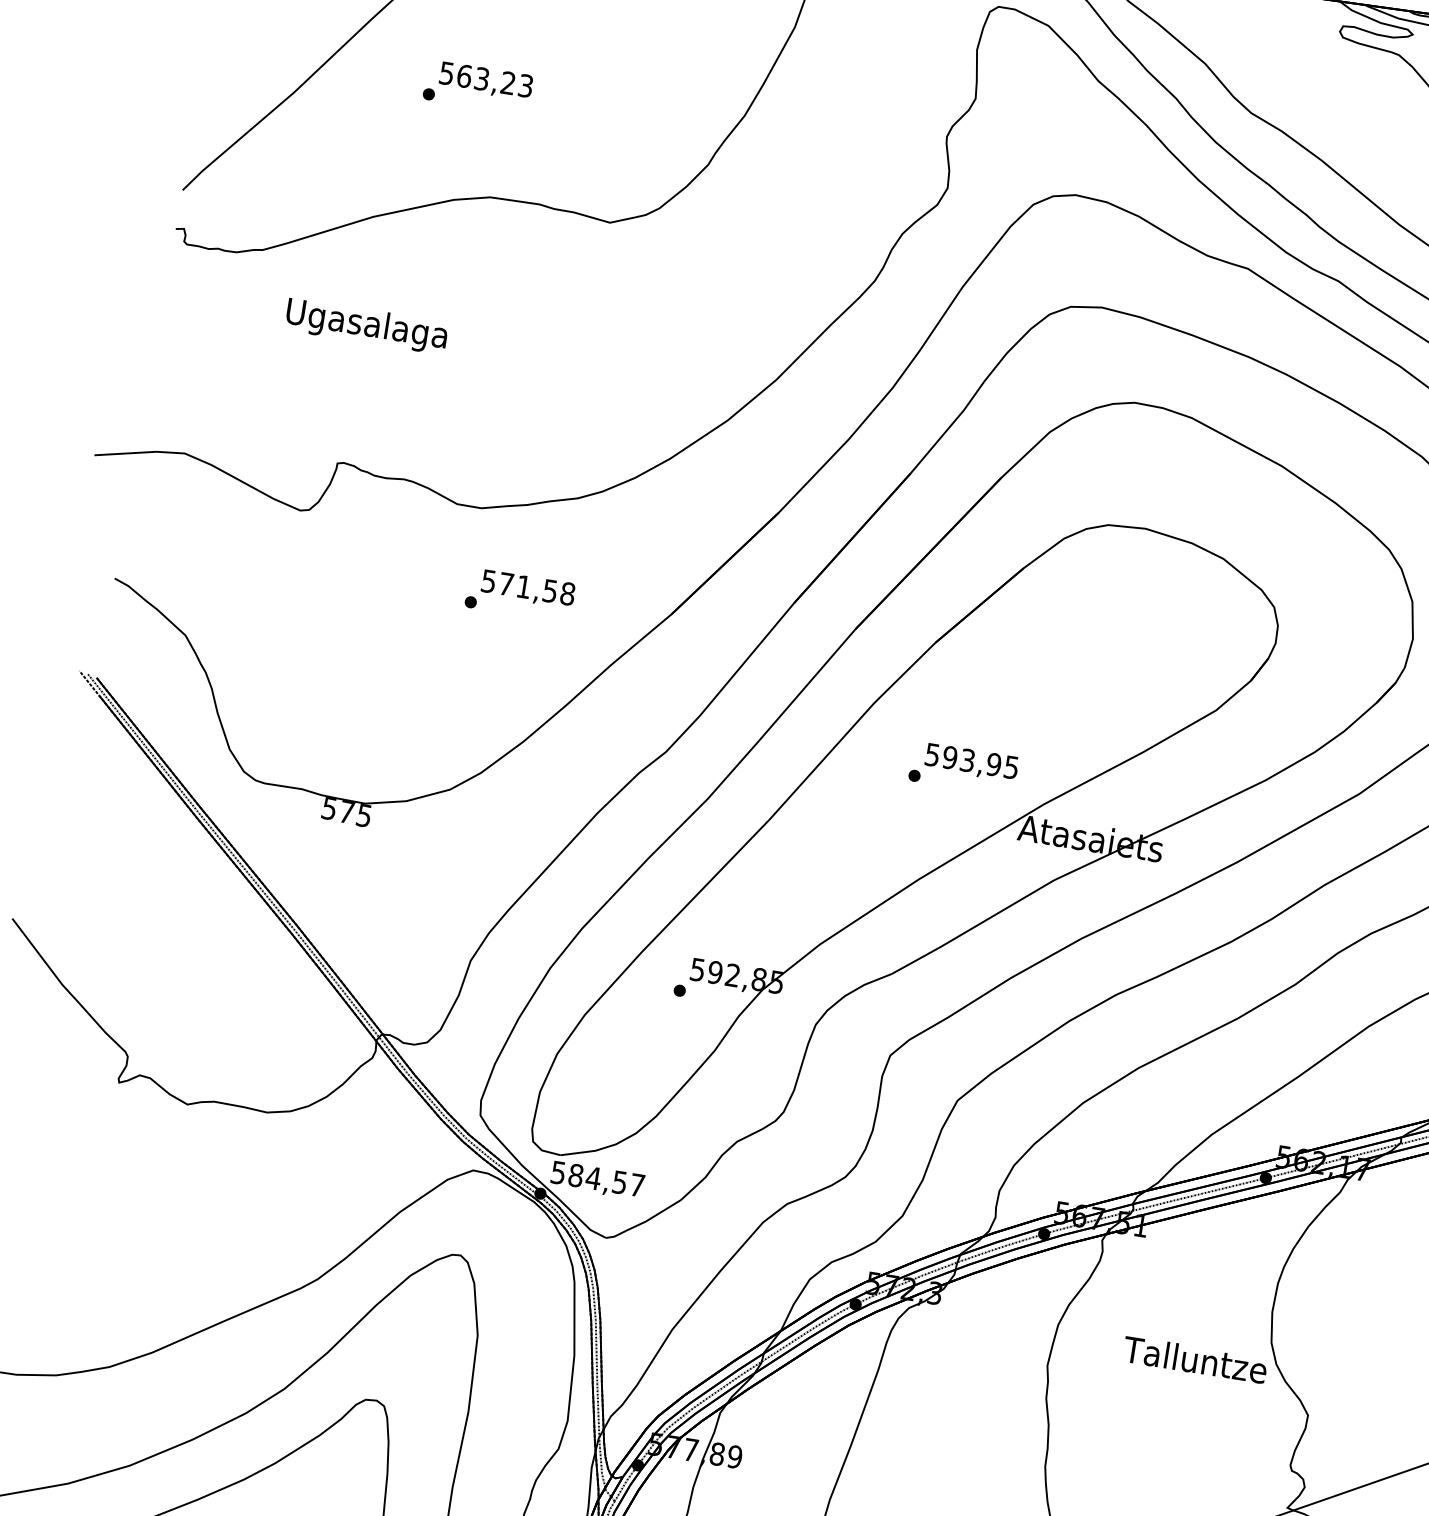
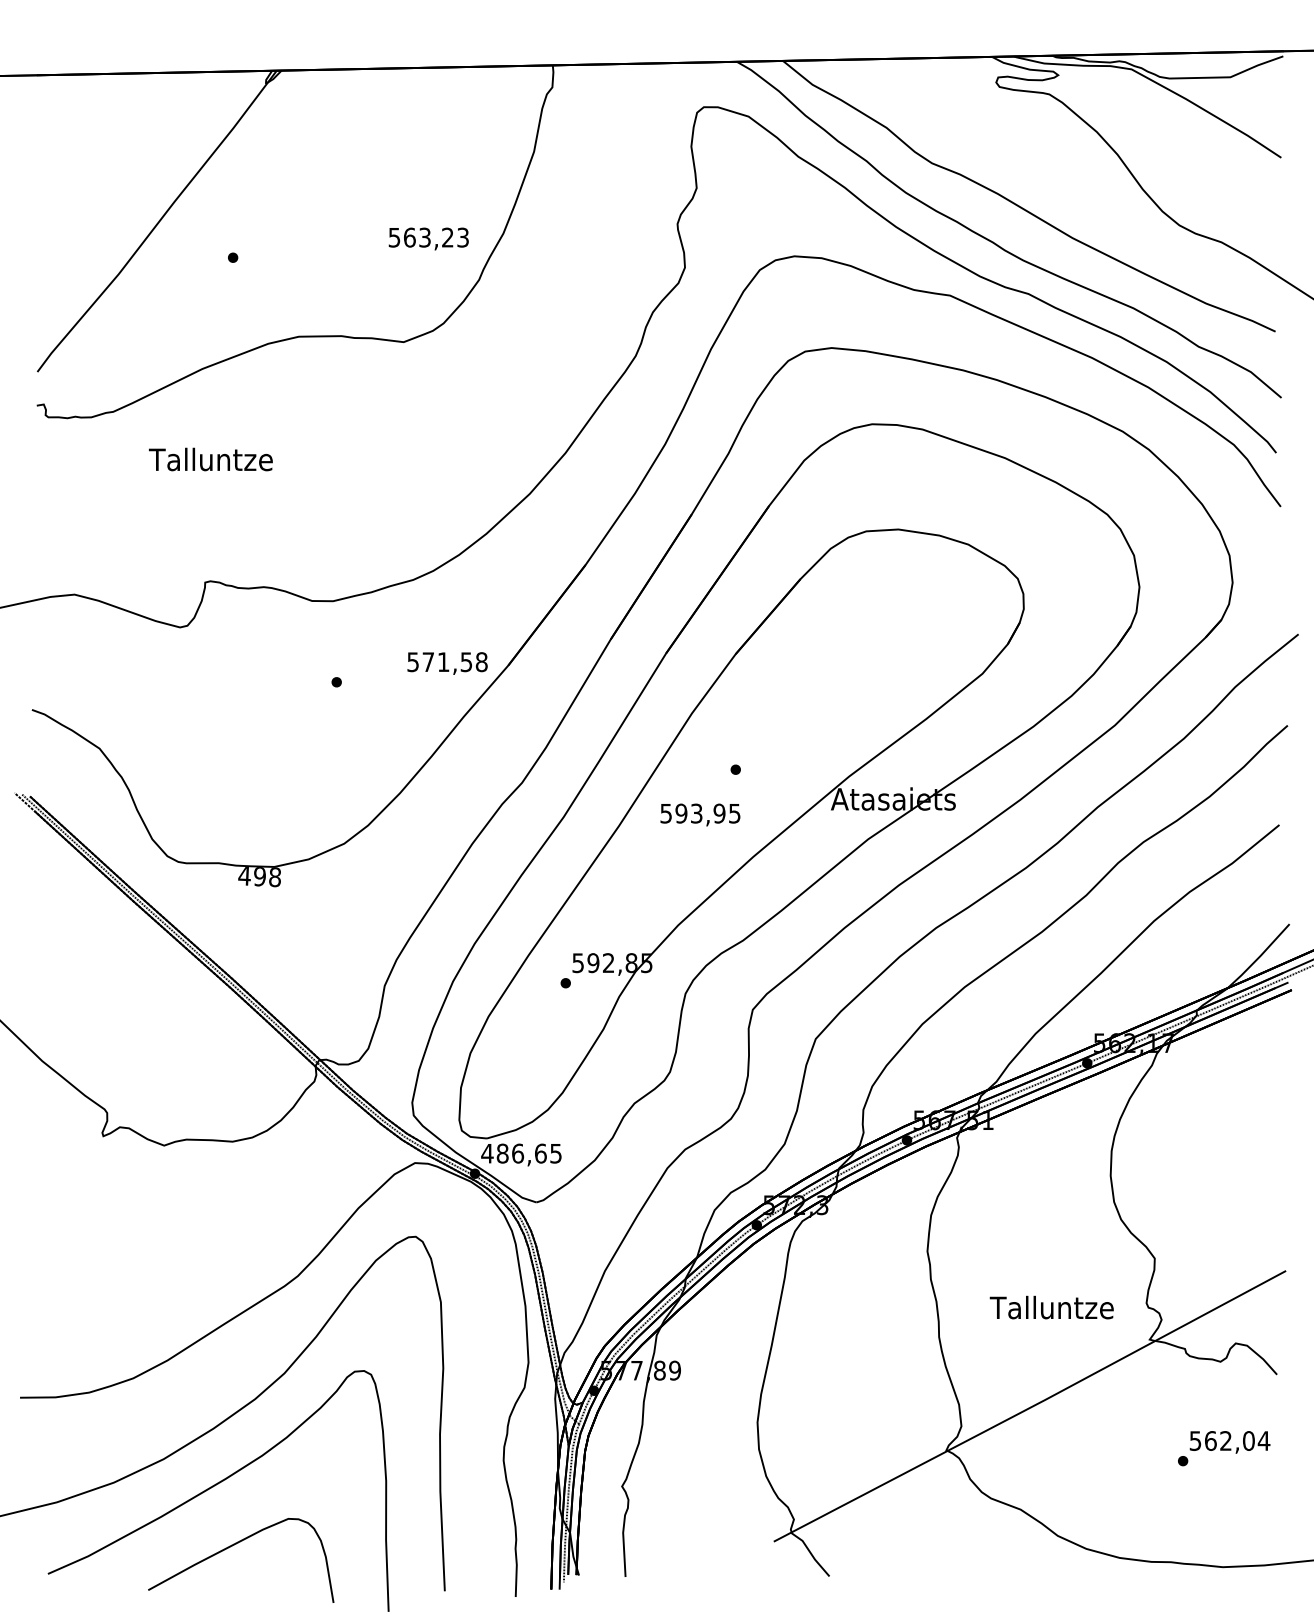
text: (485, 80) -> (428, 238), moved
text: (366, 326) -> (211, 462), Ugasalaga -> Talluntze
text: (528, 589) -> (447, 663), moved
text: (971, 762) -> (700, 814), moved
text: (346, 811) -> (259, 876), 575 -> 498
text: (597, 1178) -> (521, 1153), 584,57 -> 486,65
text: (1194, 1359) -> (1051, 1307), moved

